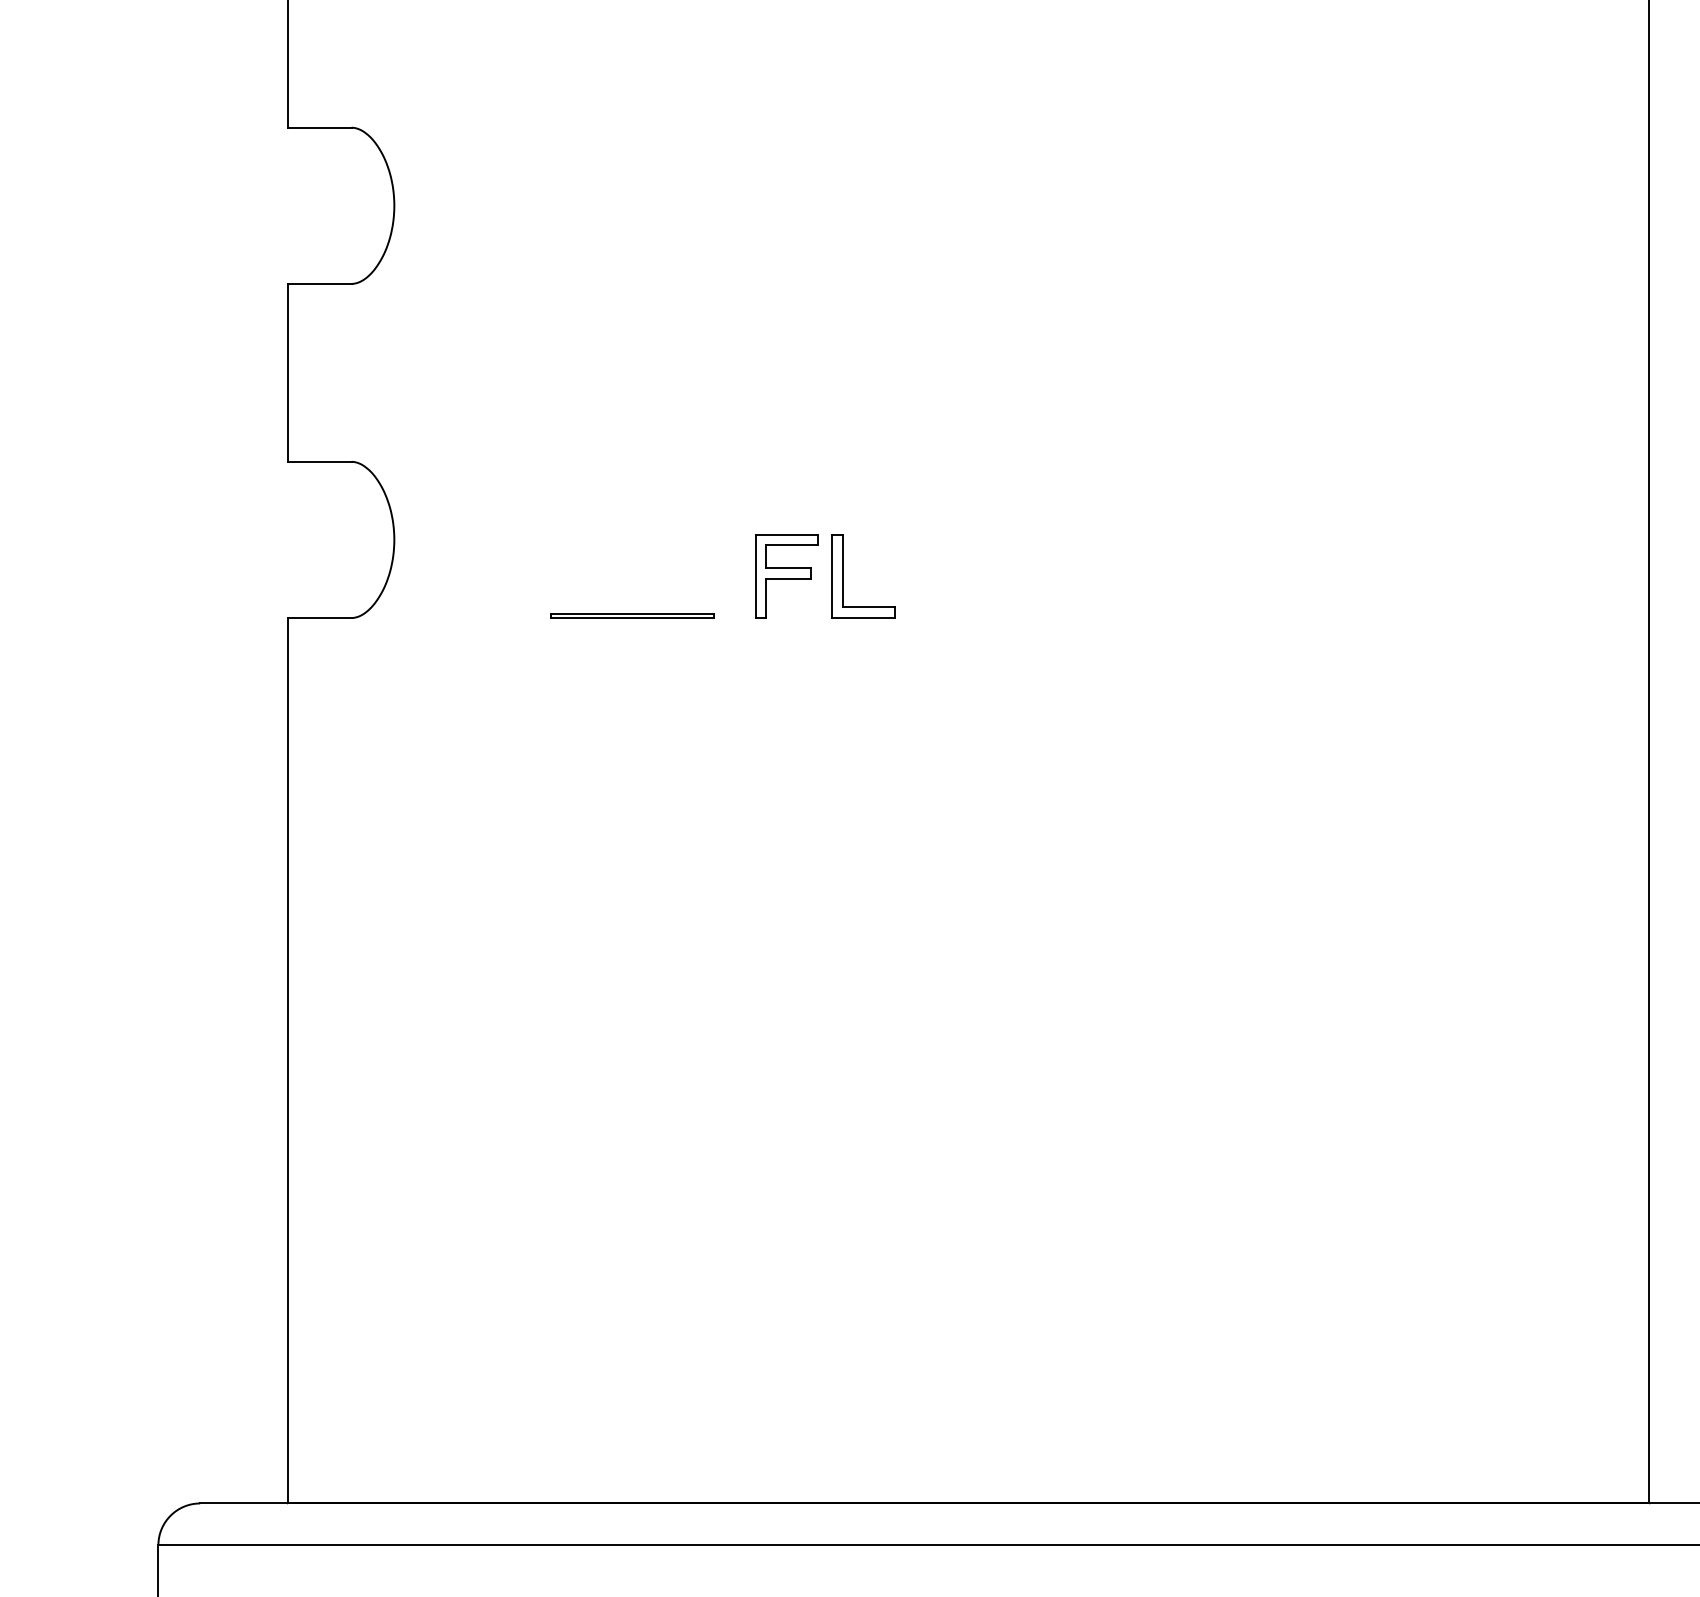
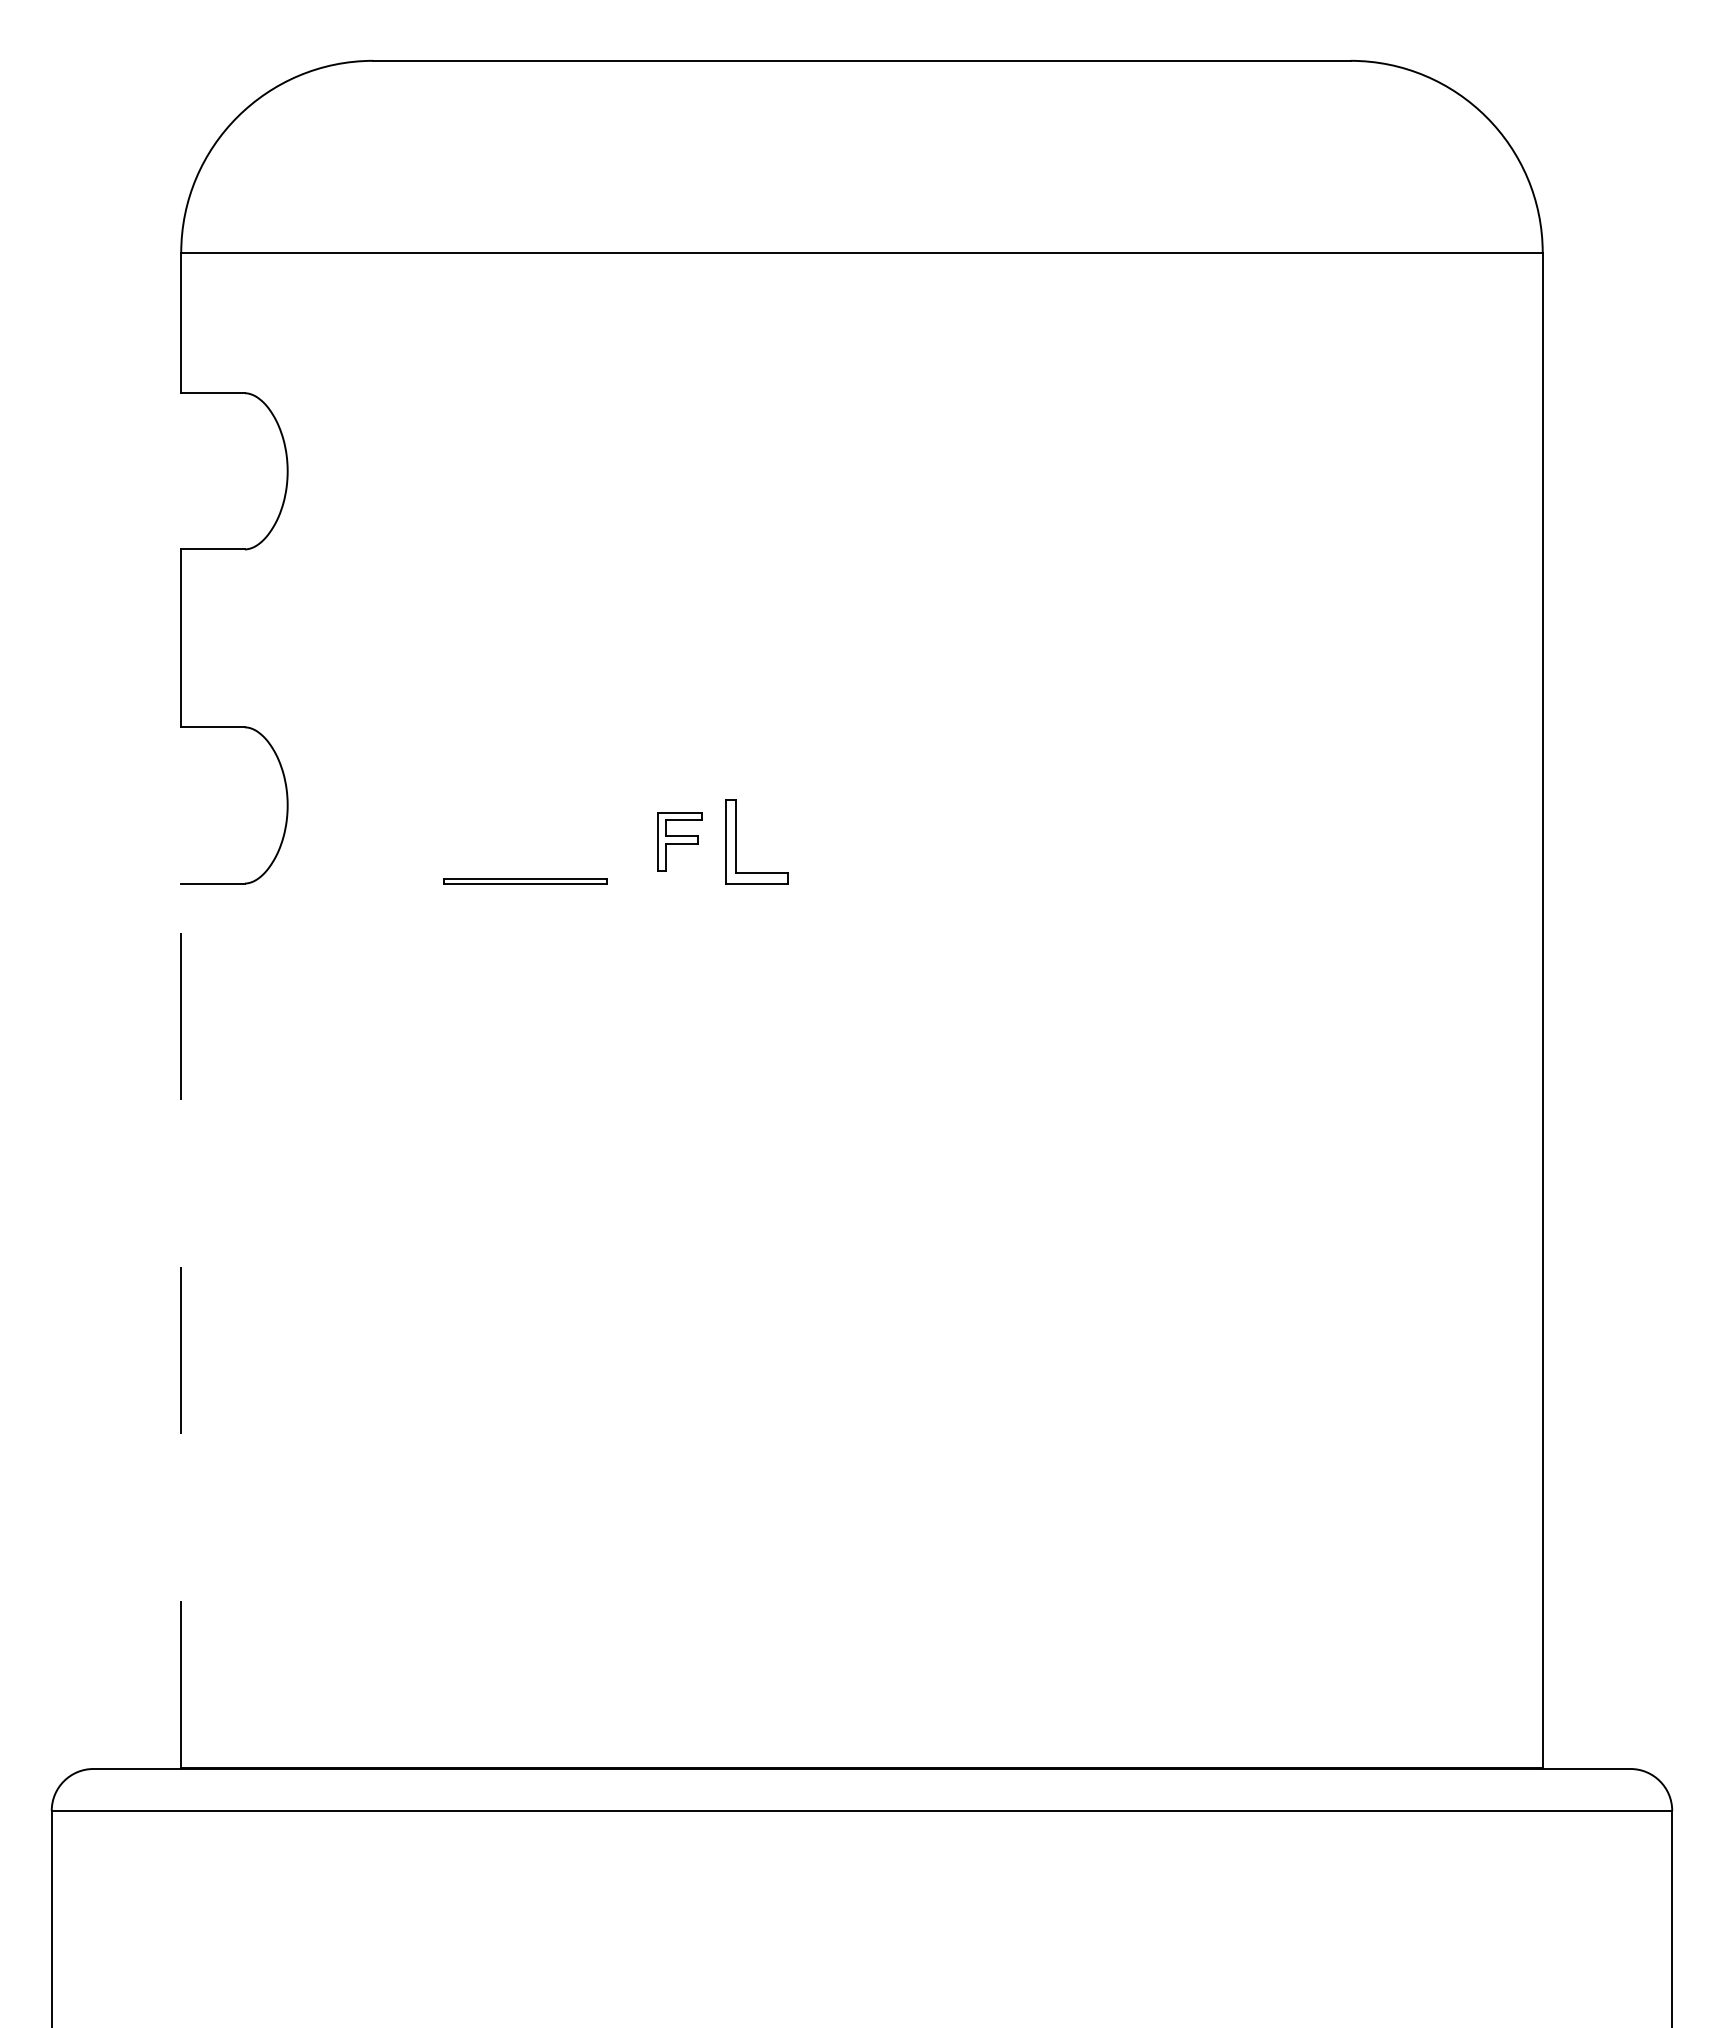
part: (787, 575) -> (680, 841), size x0.7
line: (288, 1059) -> (181, 1325), solid -> dashed

